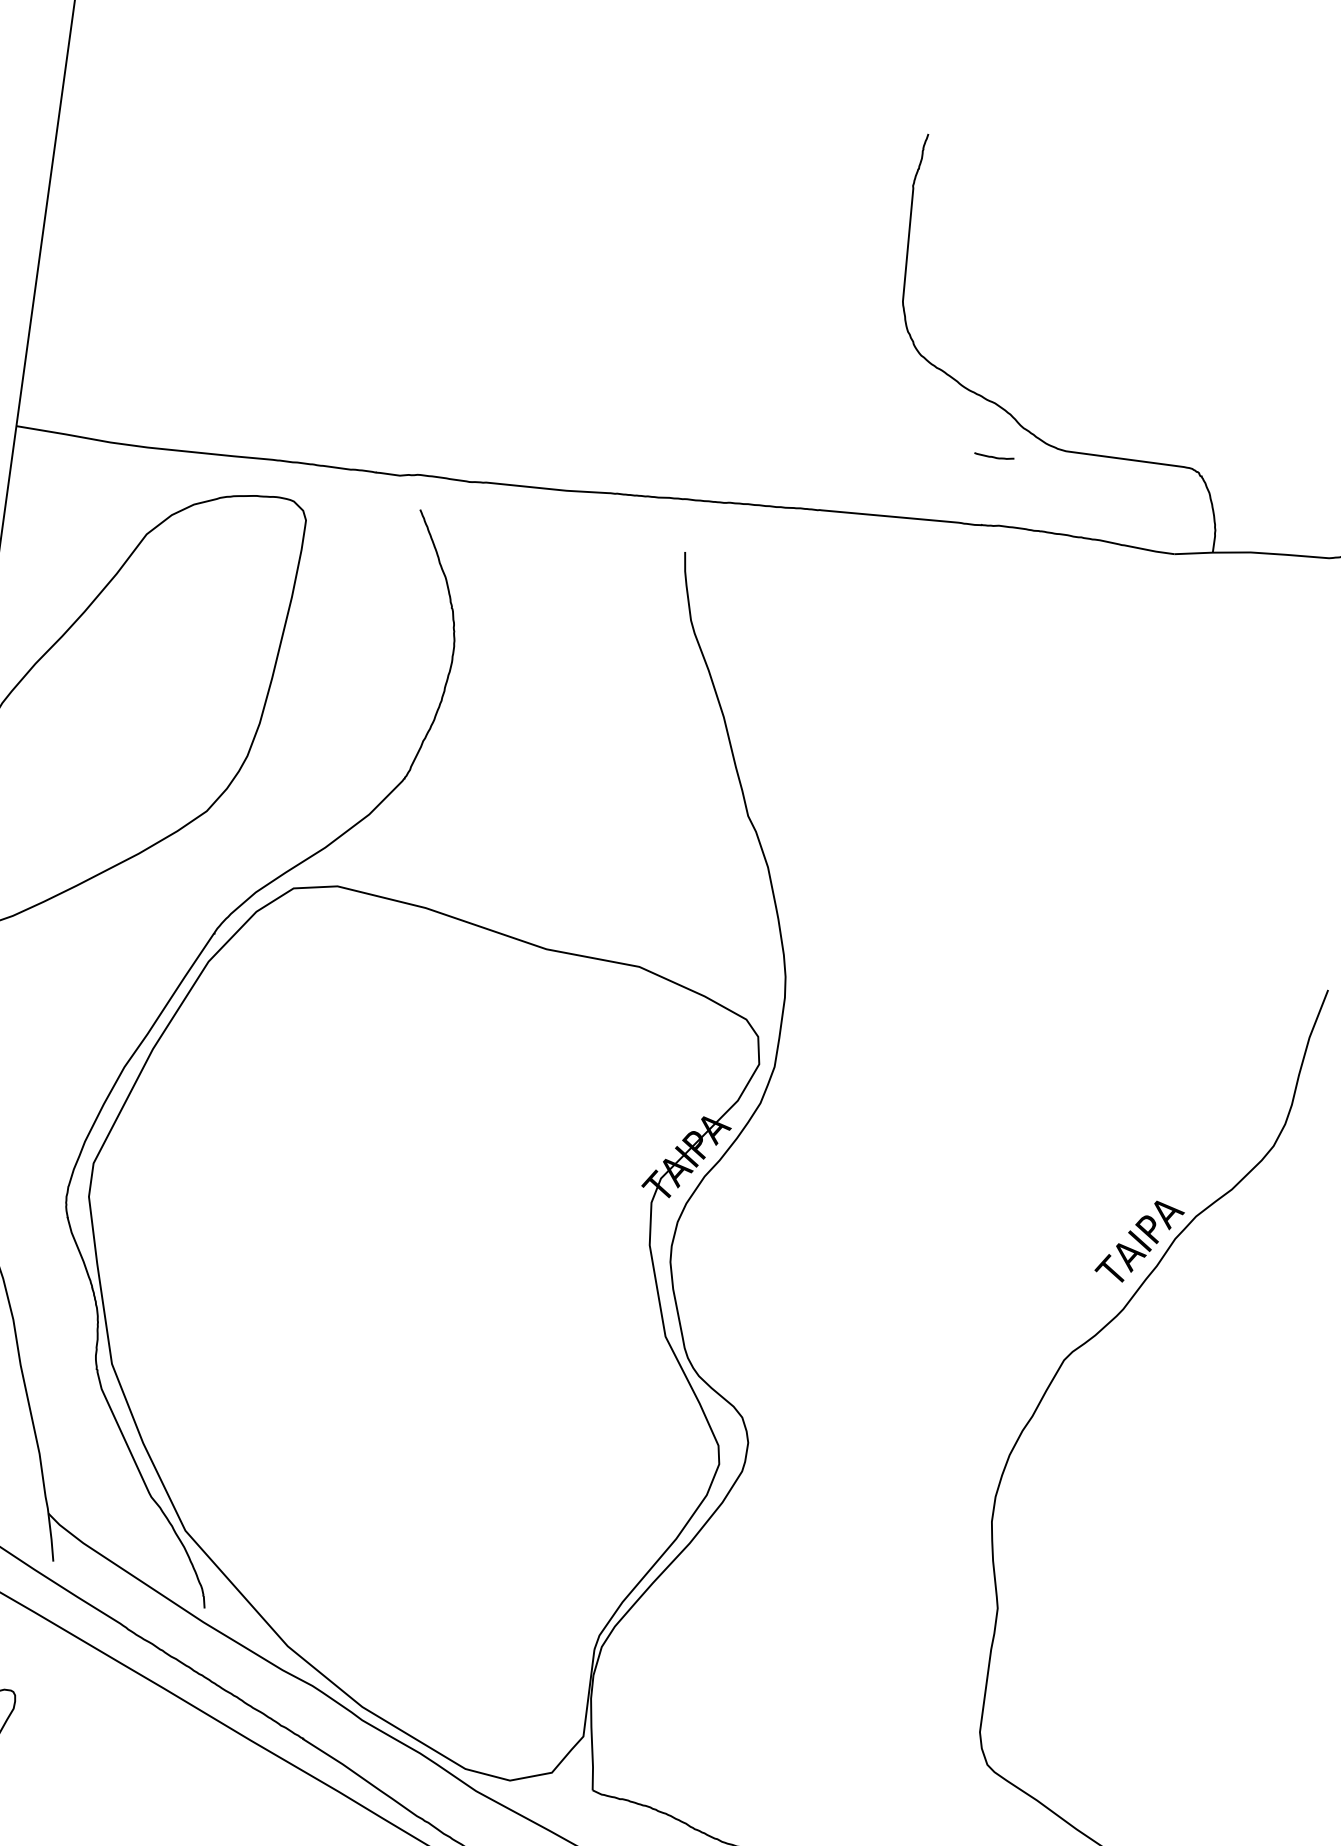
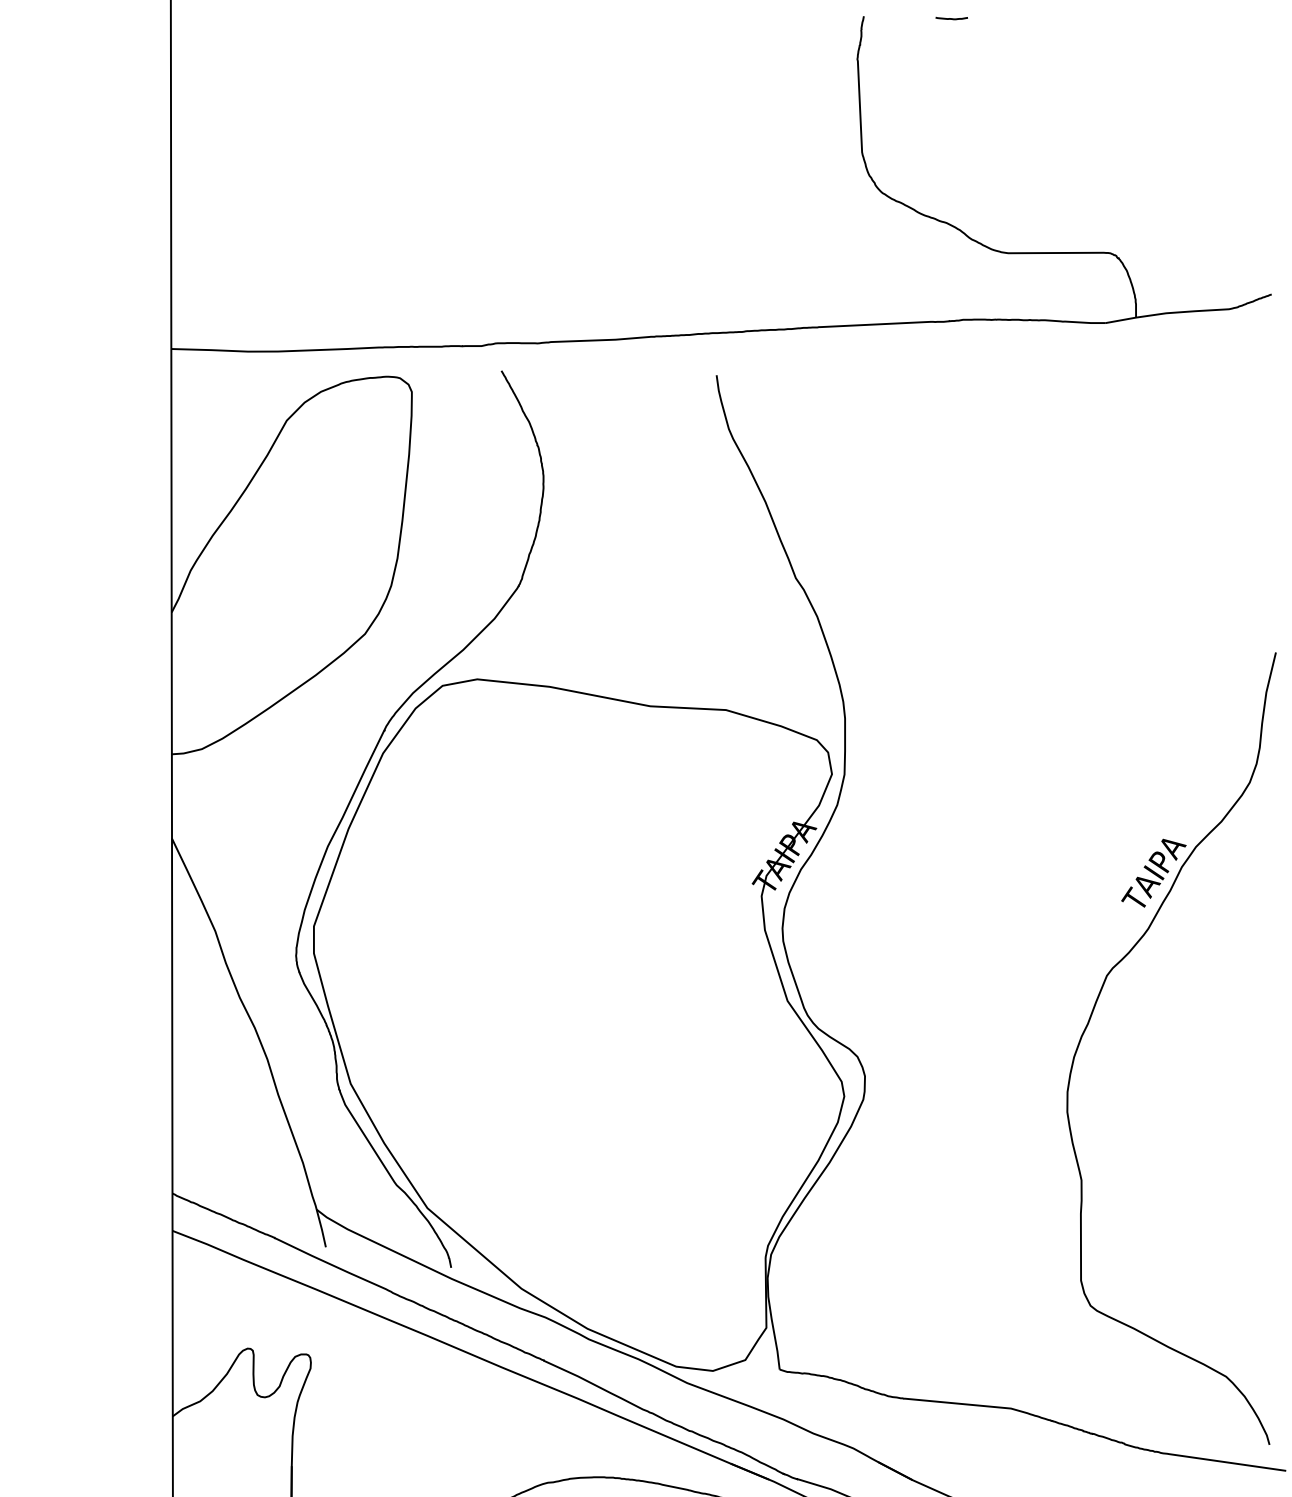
curve: (993, 456) -> (951, 18), moved

